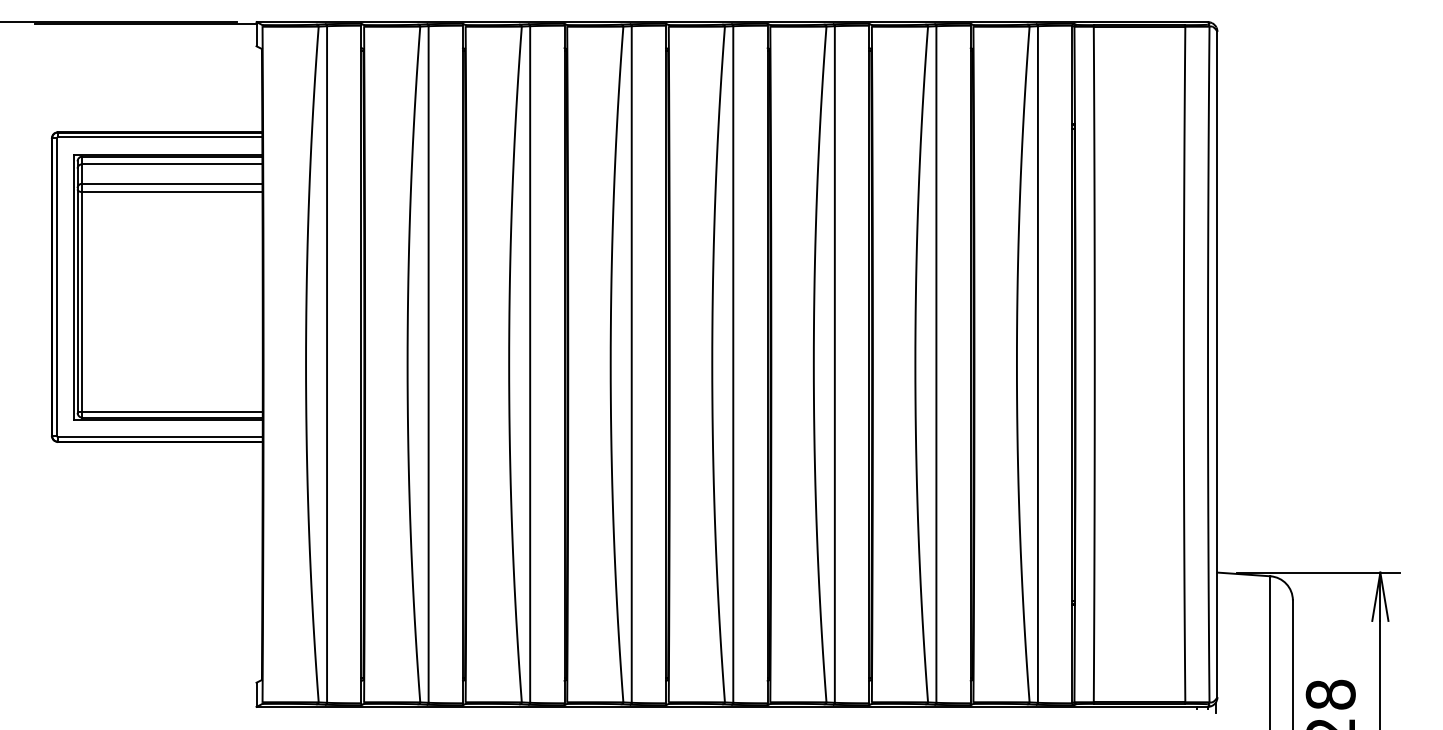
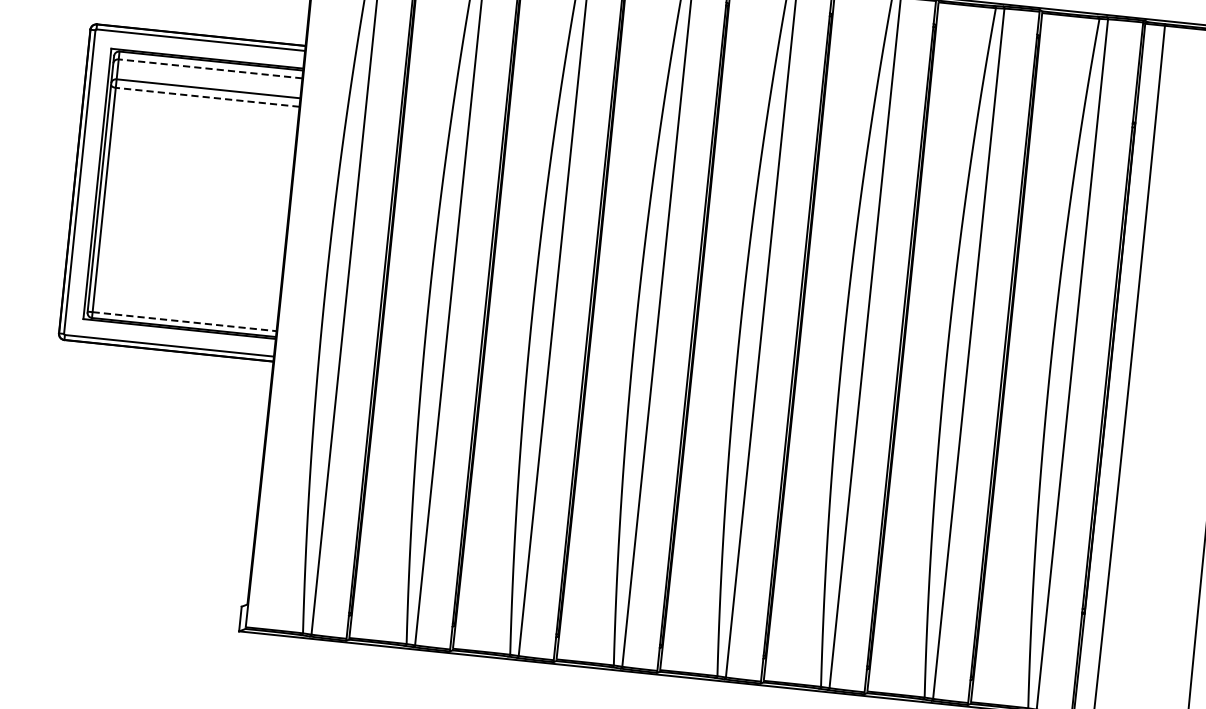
line: (172, 164) -> (210, 69), solid -> dashed
line: (172, 192) -> (207, 97), solid -> dashed
line: (173, 411) -> (185, 321), solid -> dashed

